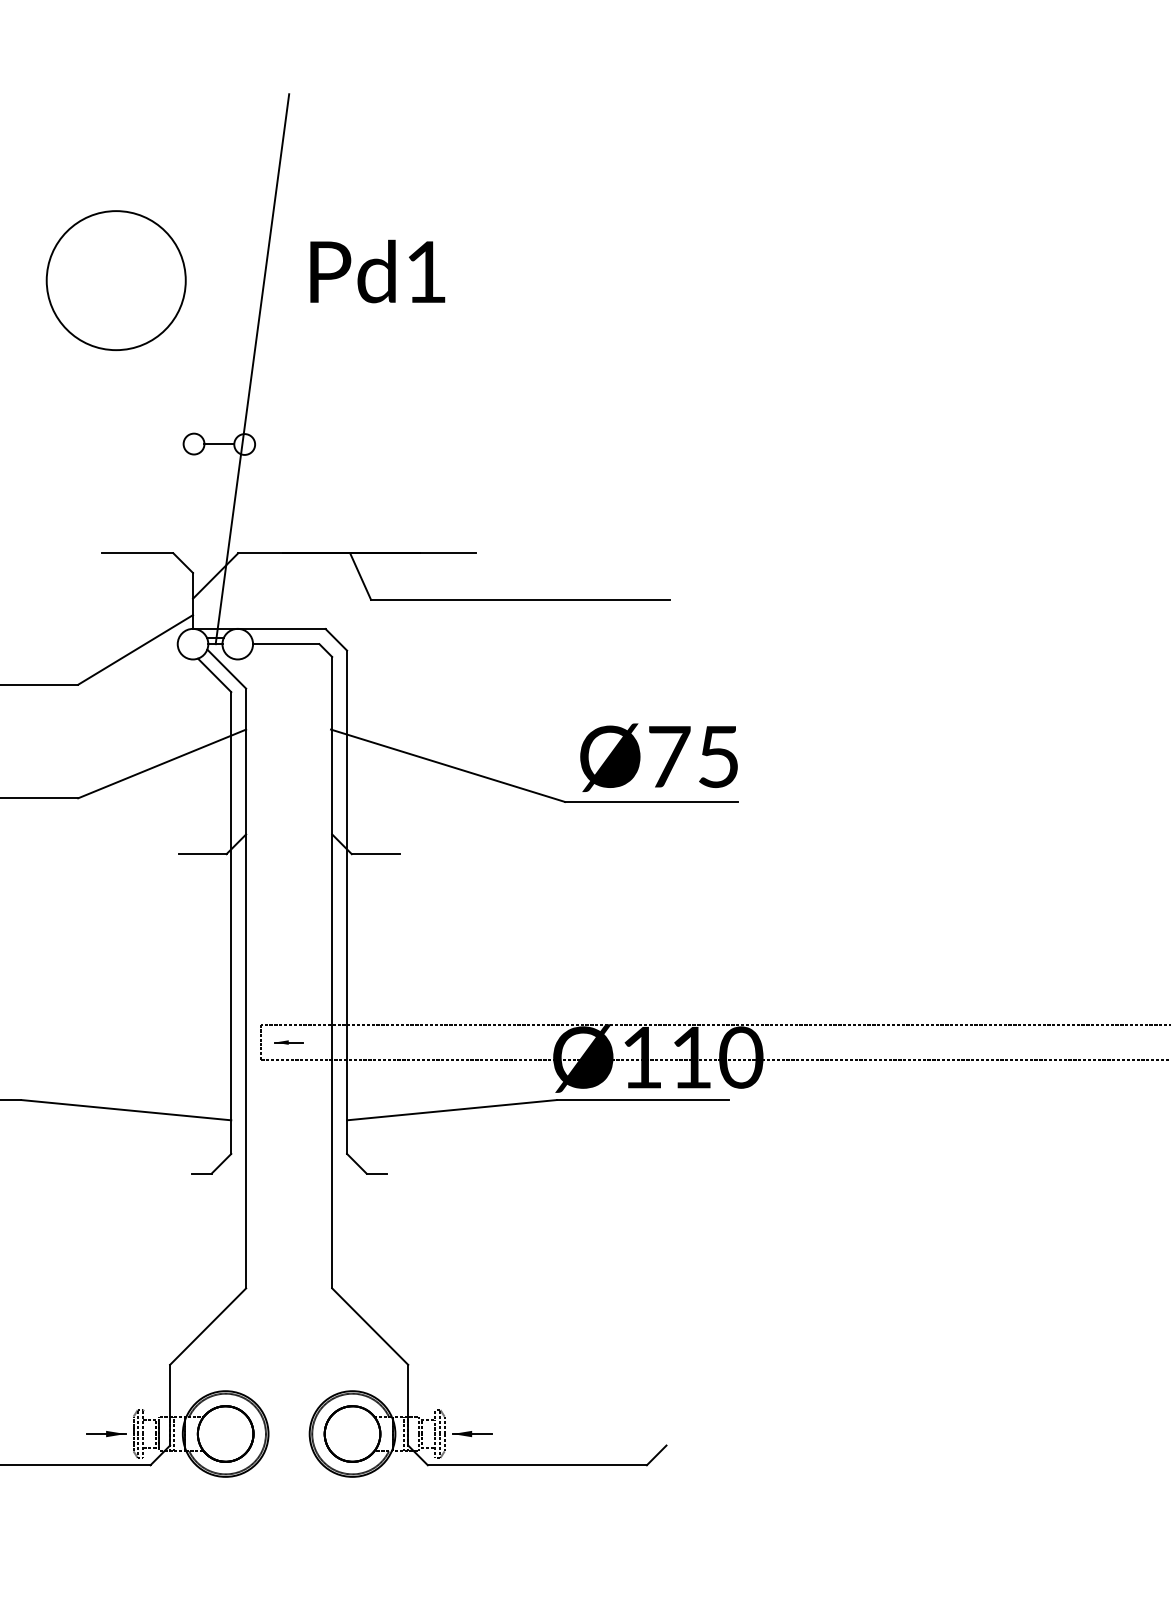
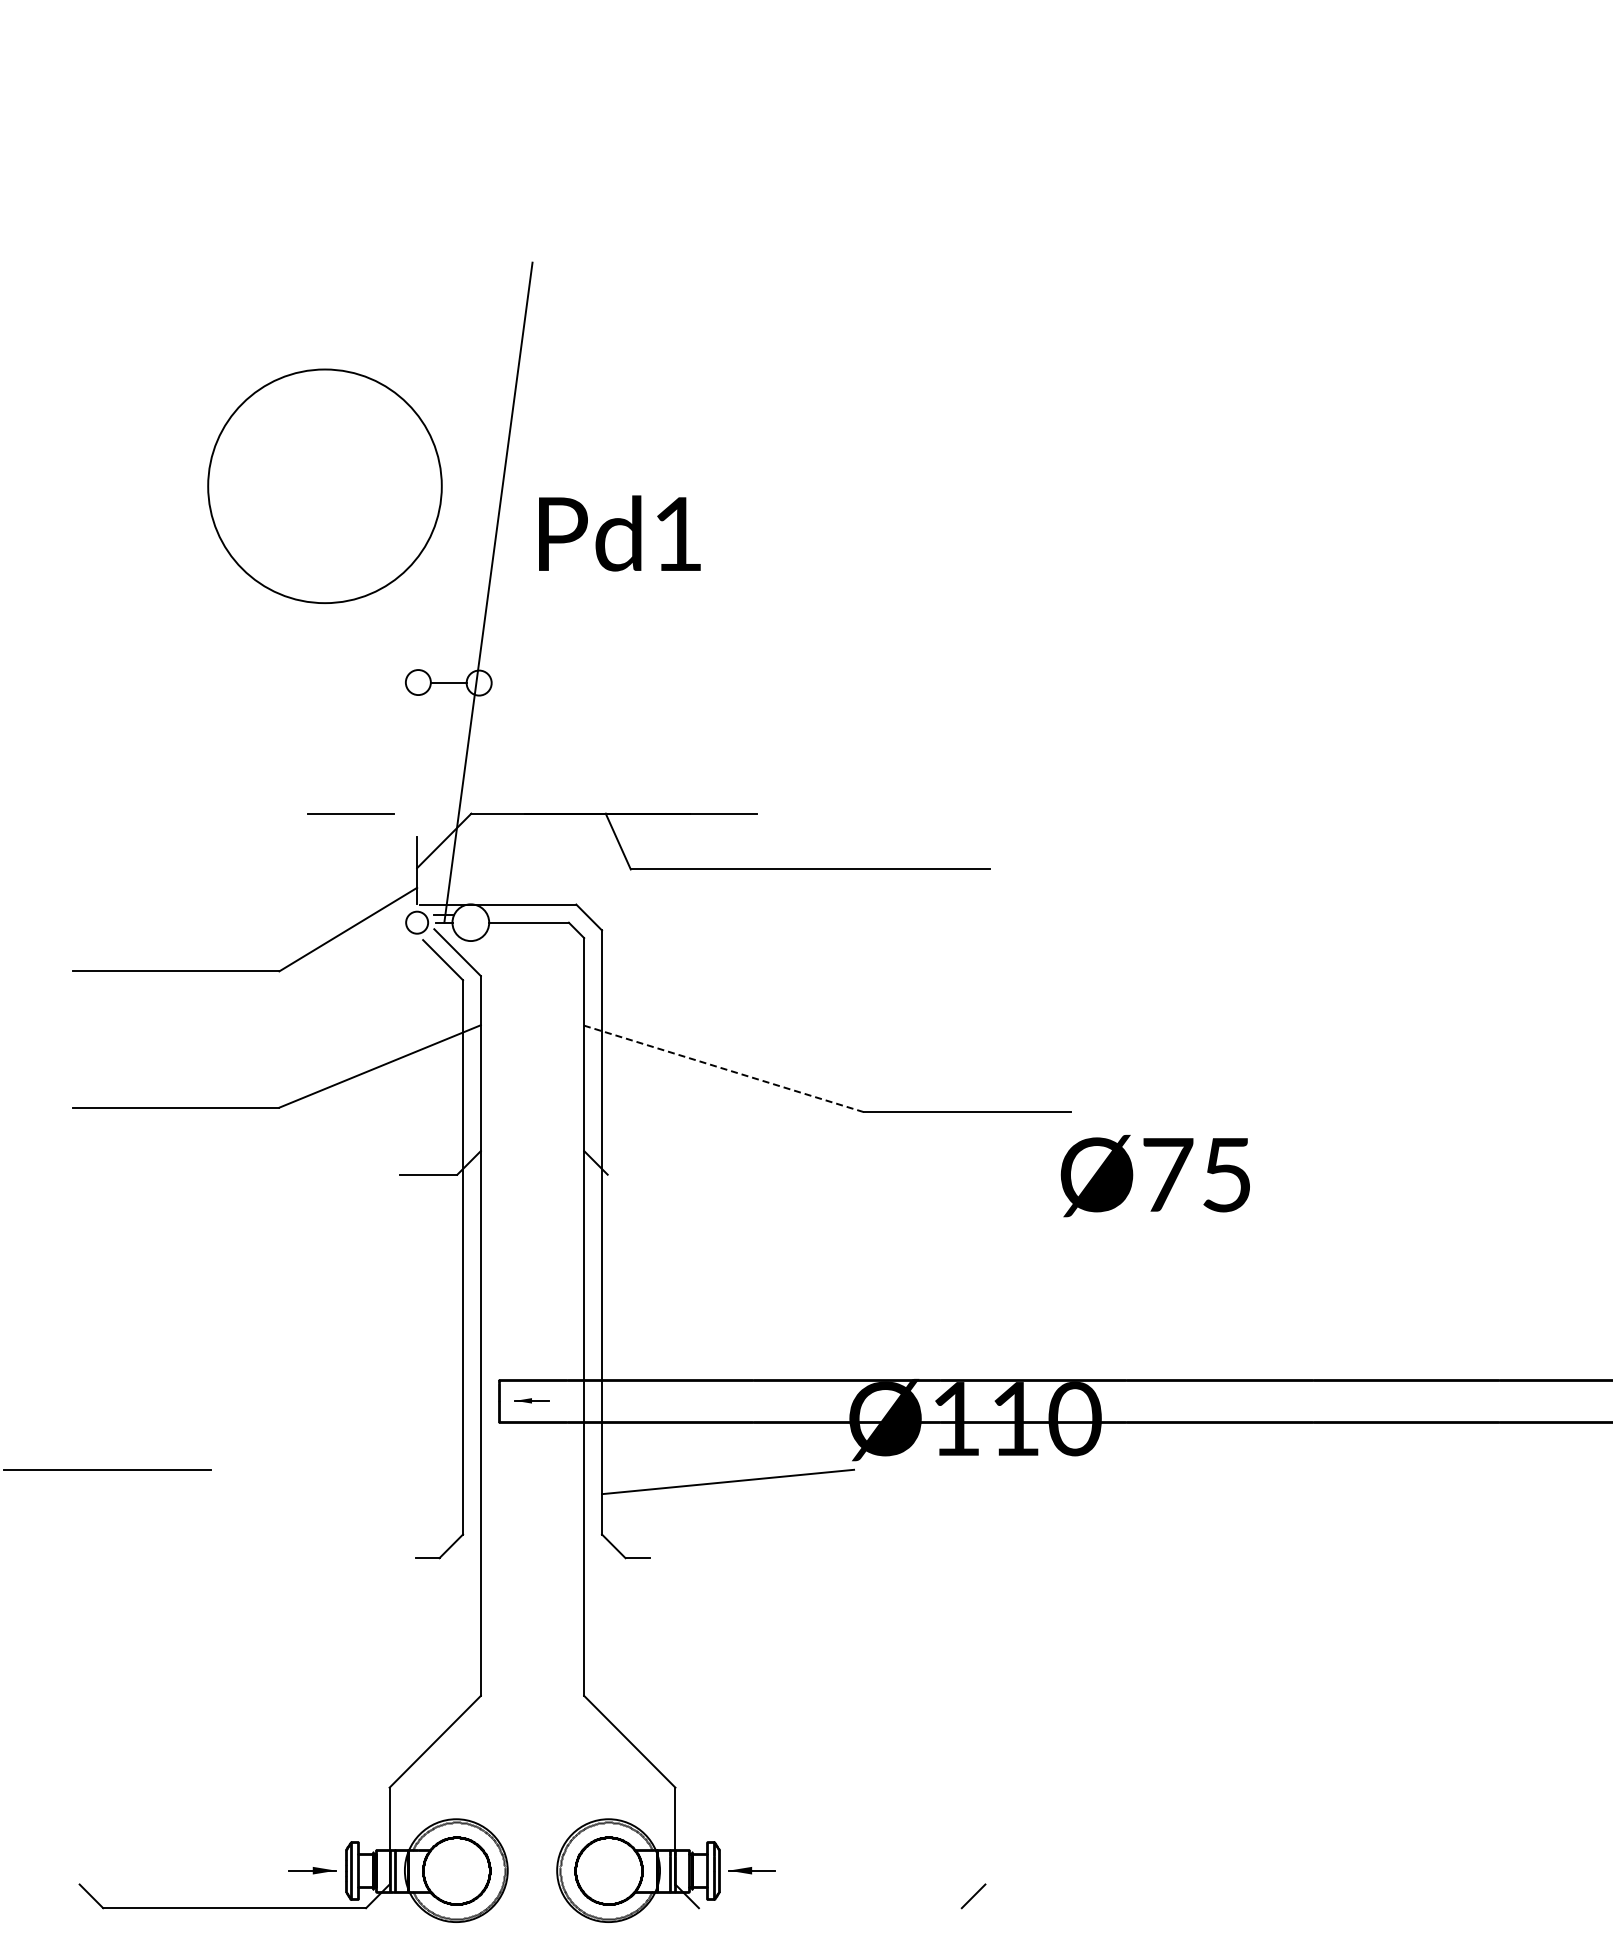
text: (377, 271) -> (619, 533), moved
circle: (115, 280) -> (324, 486), size x1.4
line: (183, 563) -> (405, 825), removed
circle: (192, 644) -> (416, 922), size x0.6
text: (658, 758) -> (1154, 1176), moved
line: (447, 765) -> (722, 1068), solid -> dashed
line: (375, 853) -> (636, 1174), removed
line: (643, 1099) -> (957, 1469), removed
line: (125, 1109) -> (336, 1481), removed
line: (536, 1465) -> (829, 1908), removed

